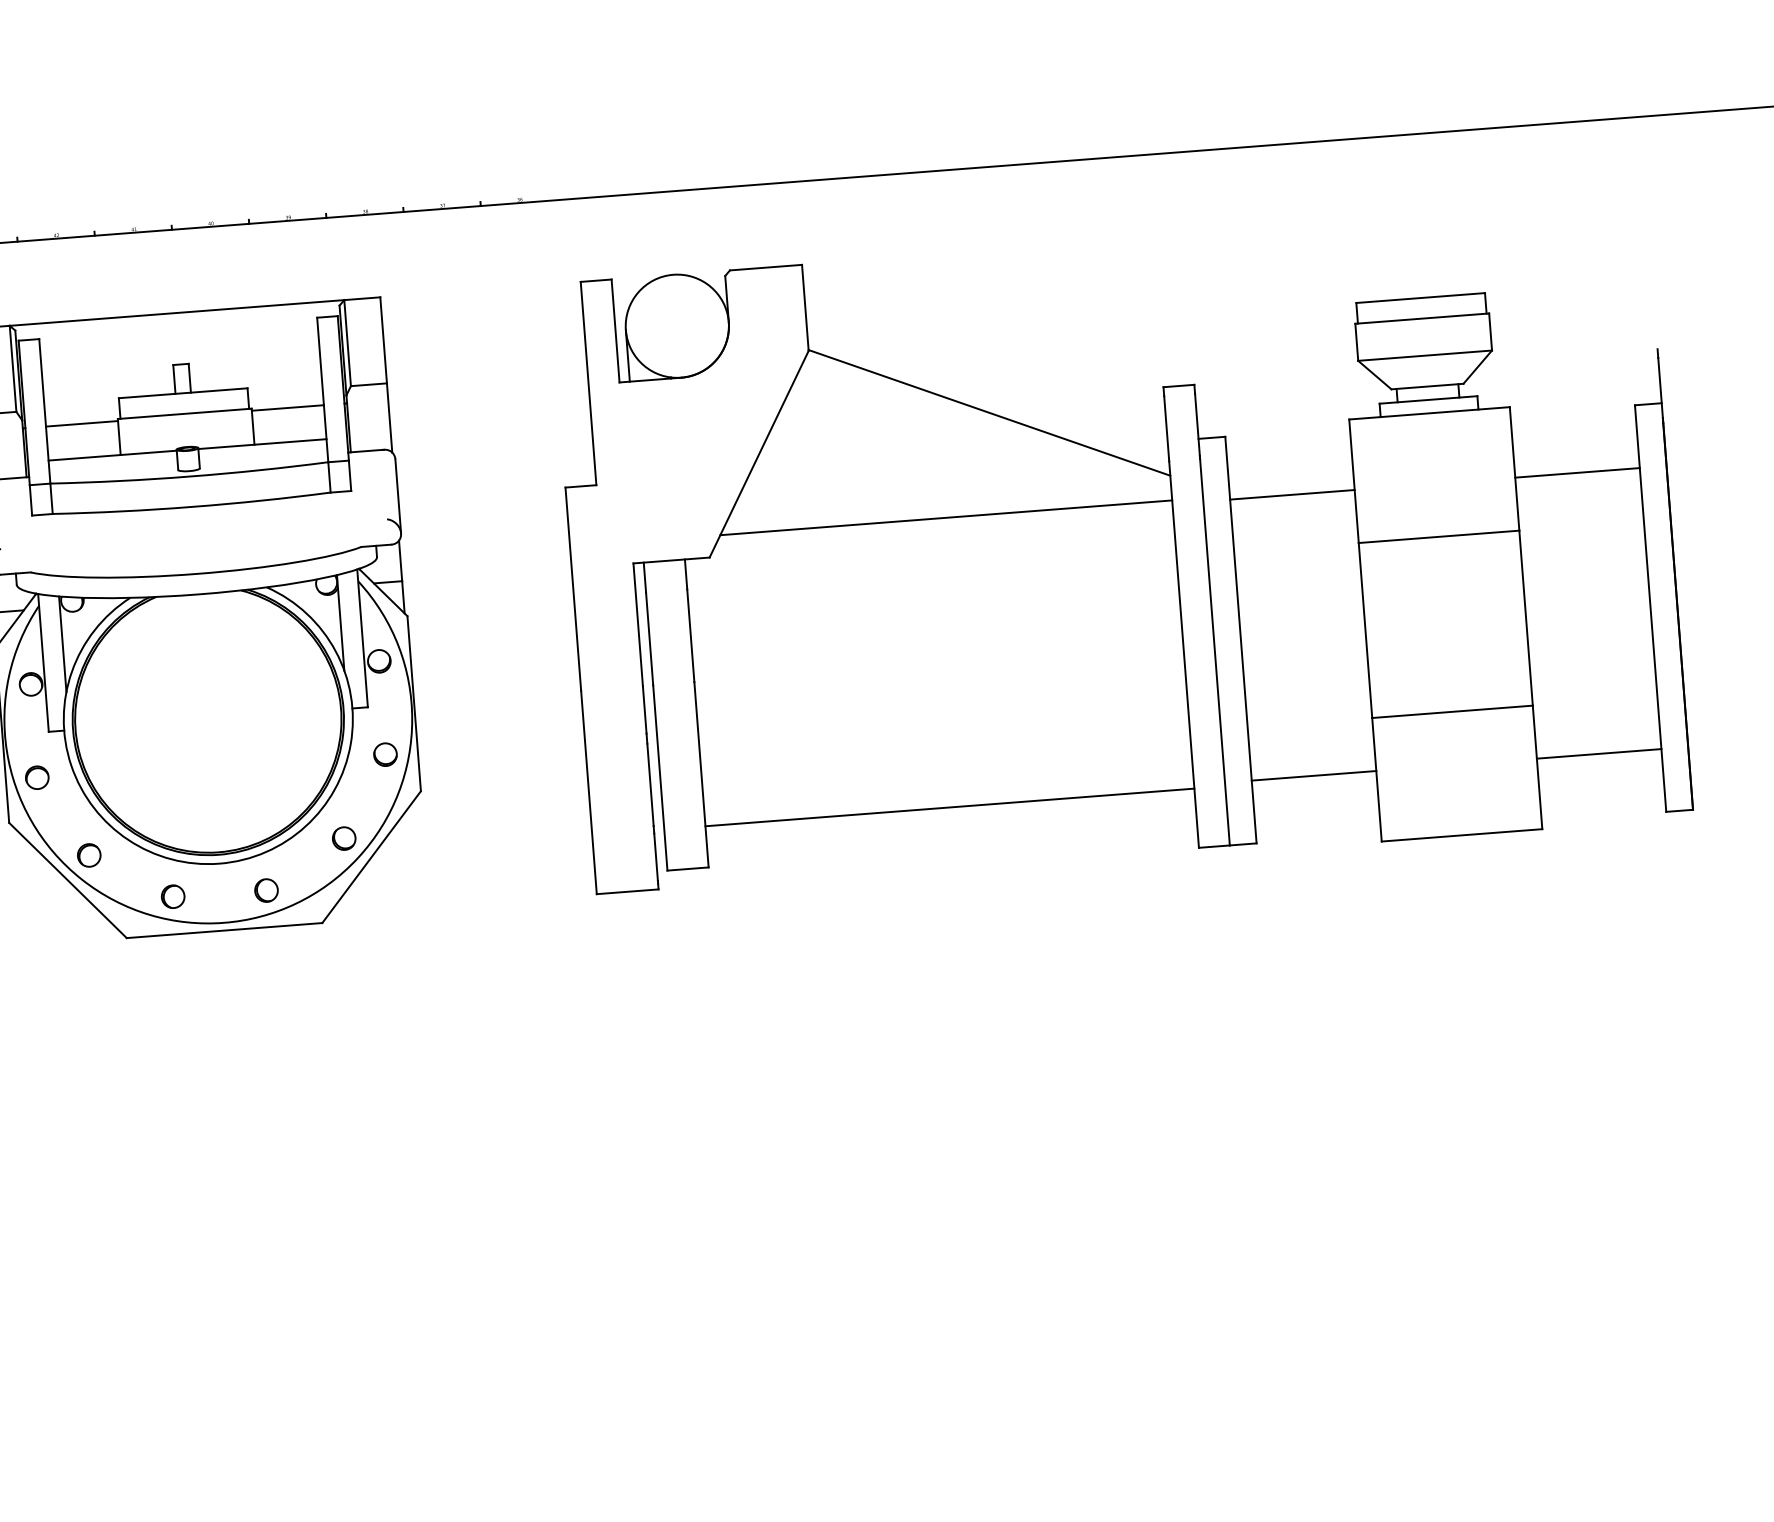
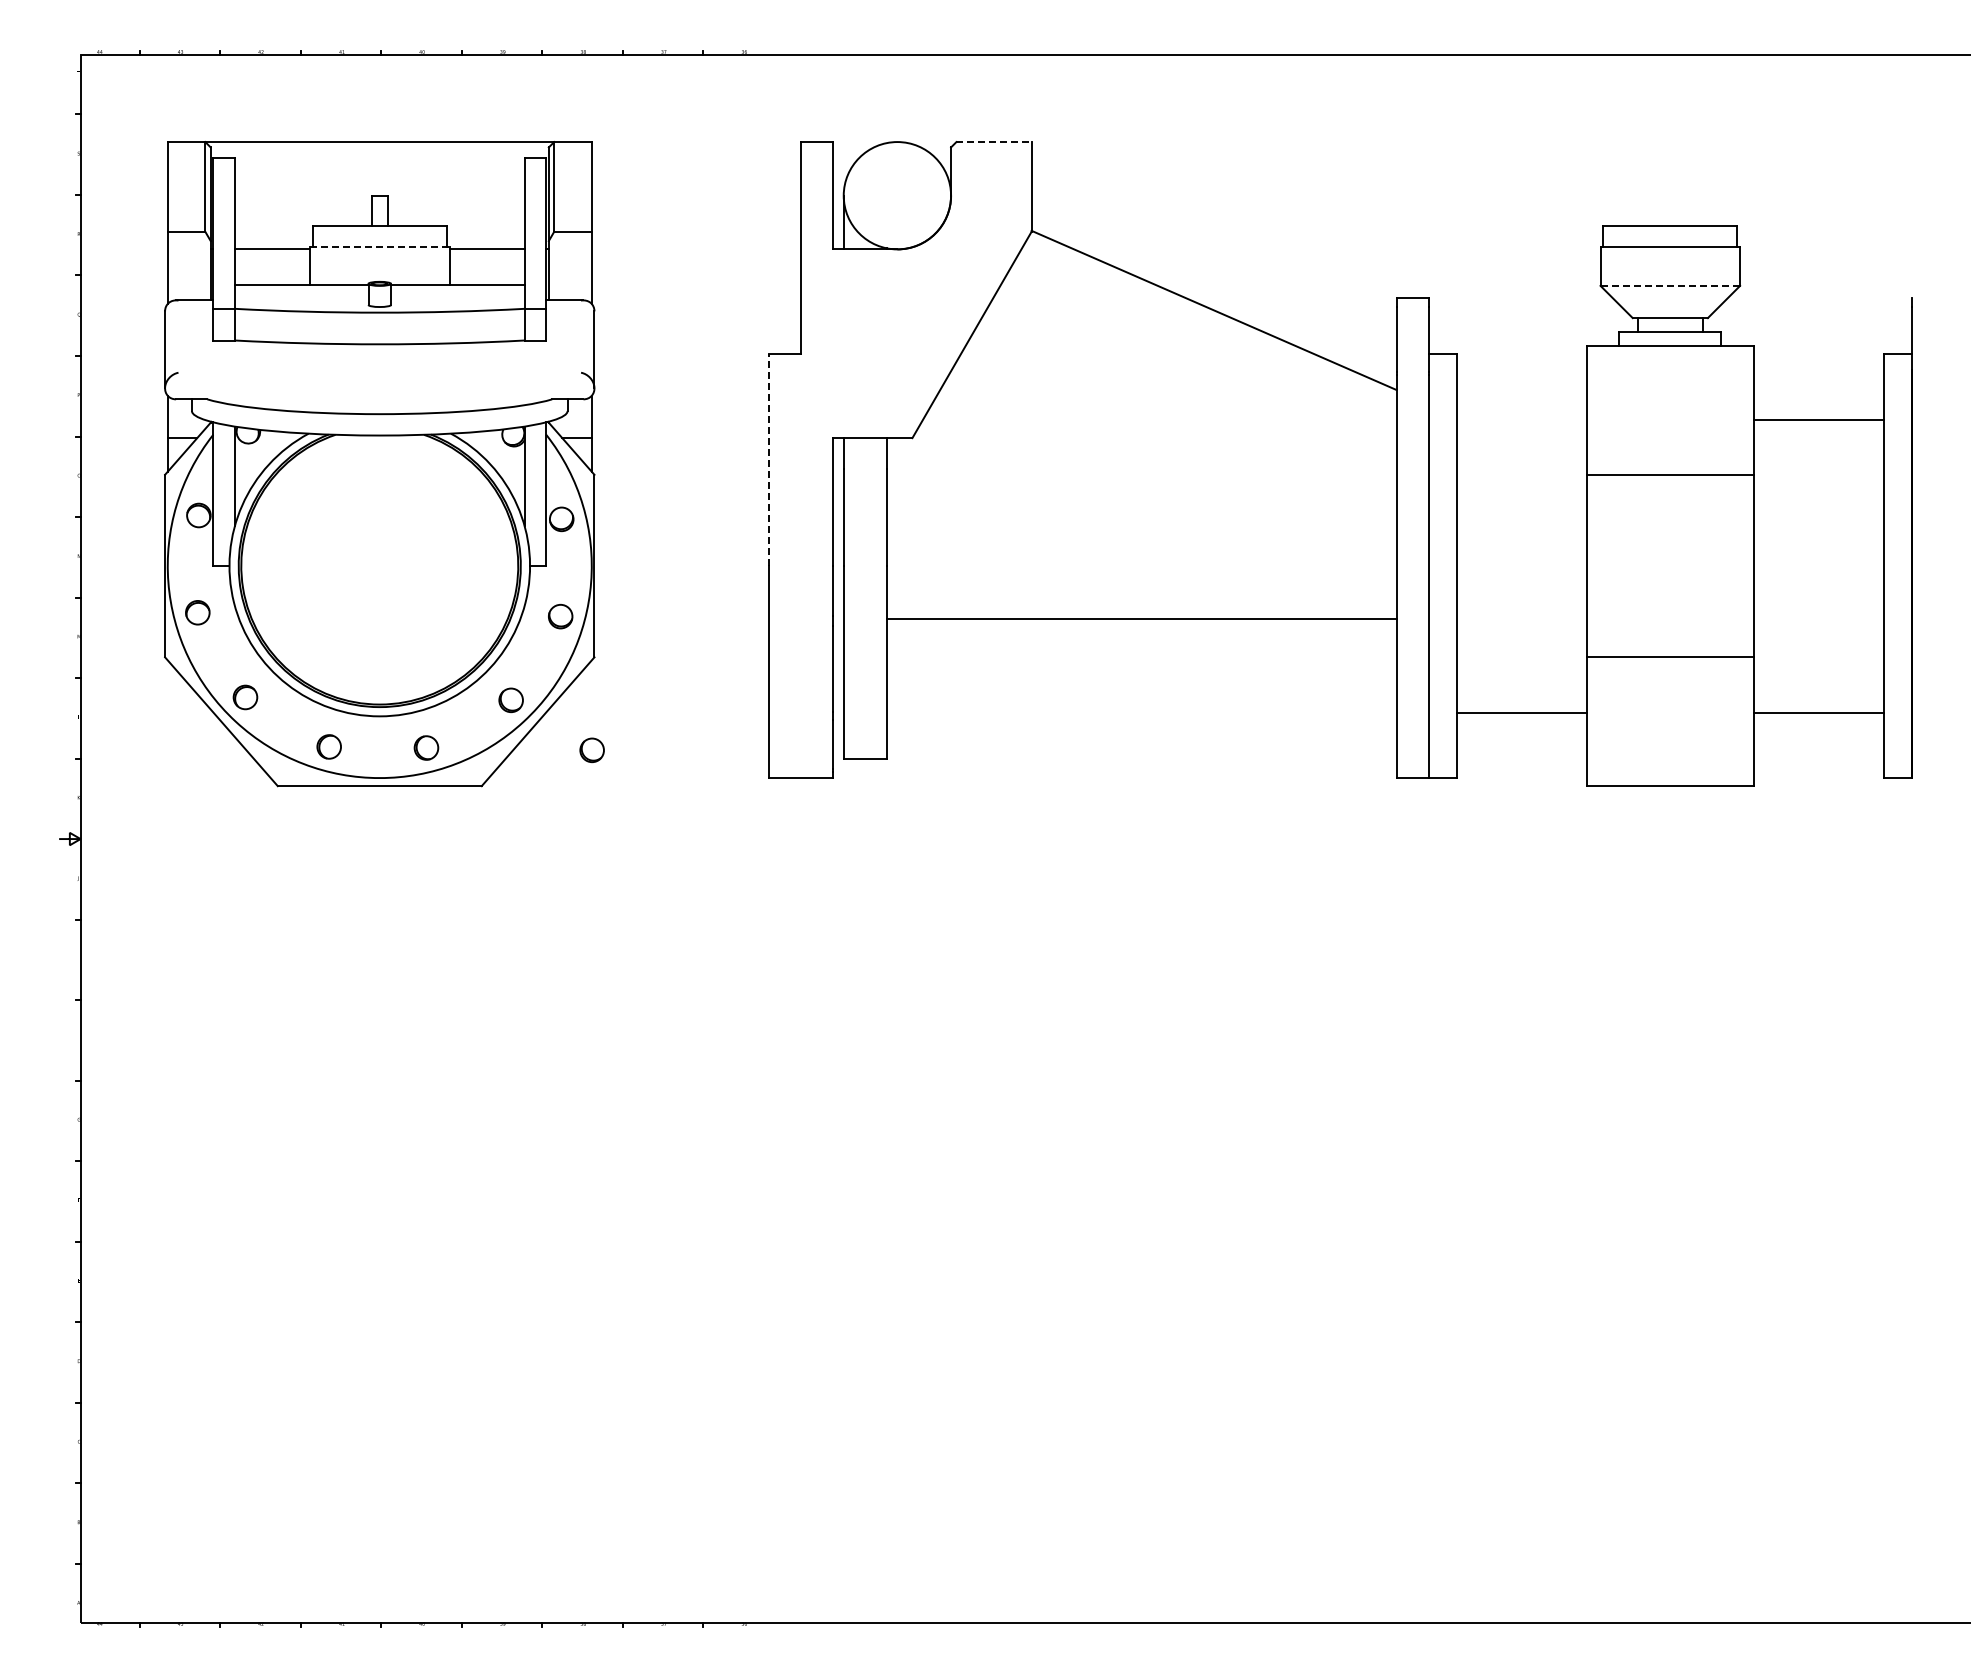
line: (766, 268) -> (994, 142), solid -> dashed
line: (1425, 355) -> (1670, 285), solid -> dashed
line: (184, 414) -> (379, 247), solid -> dashed
line: (1292, 494) -> (1521, 419), removed
line: (945, 517) -> (1160, 415), removed
line: (573, 588) -> (768, 459), solid -> dashed
line: (949, 807) -> (1141, 619), moved
part: (424, 880) -> (591, 750), added

